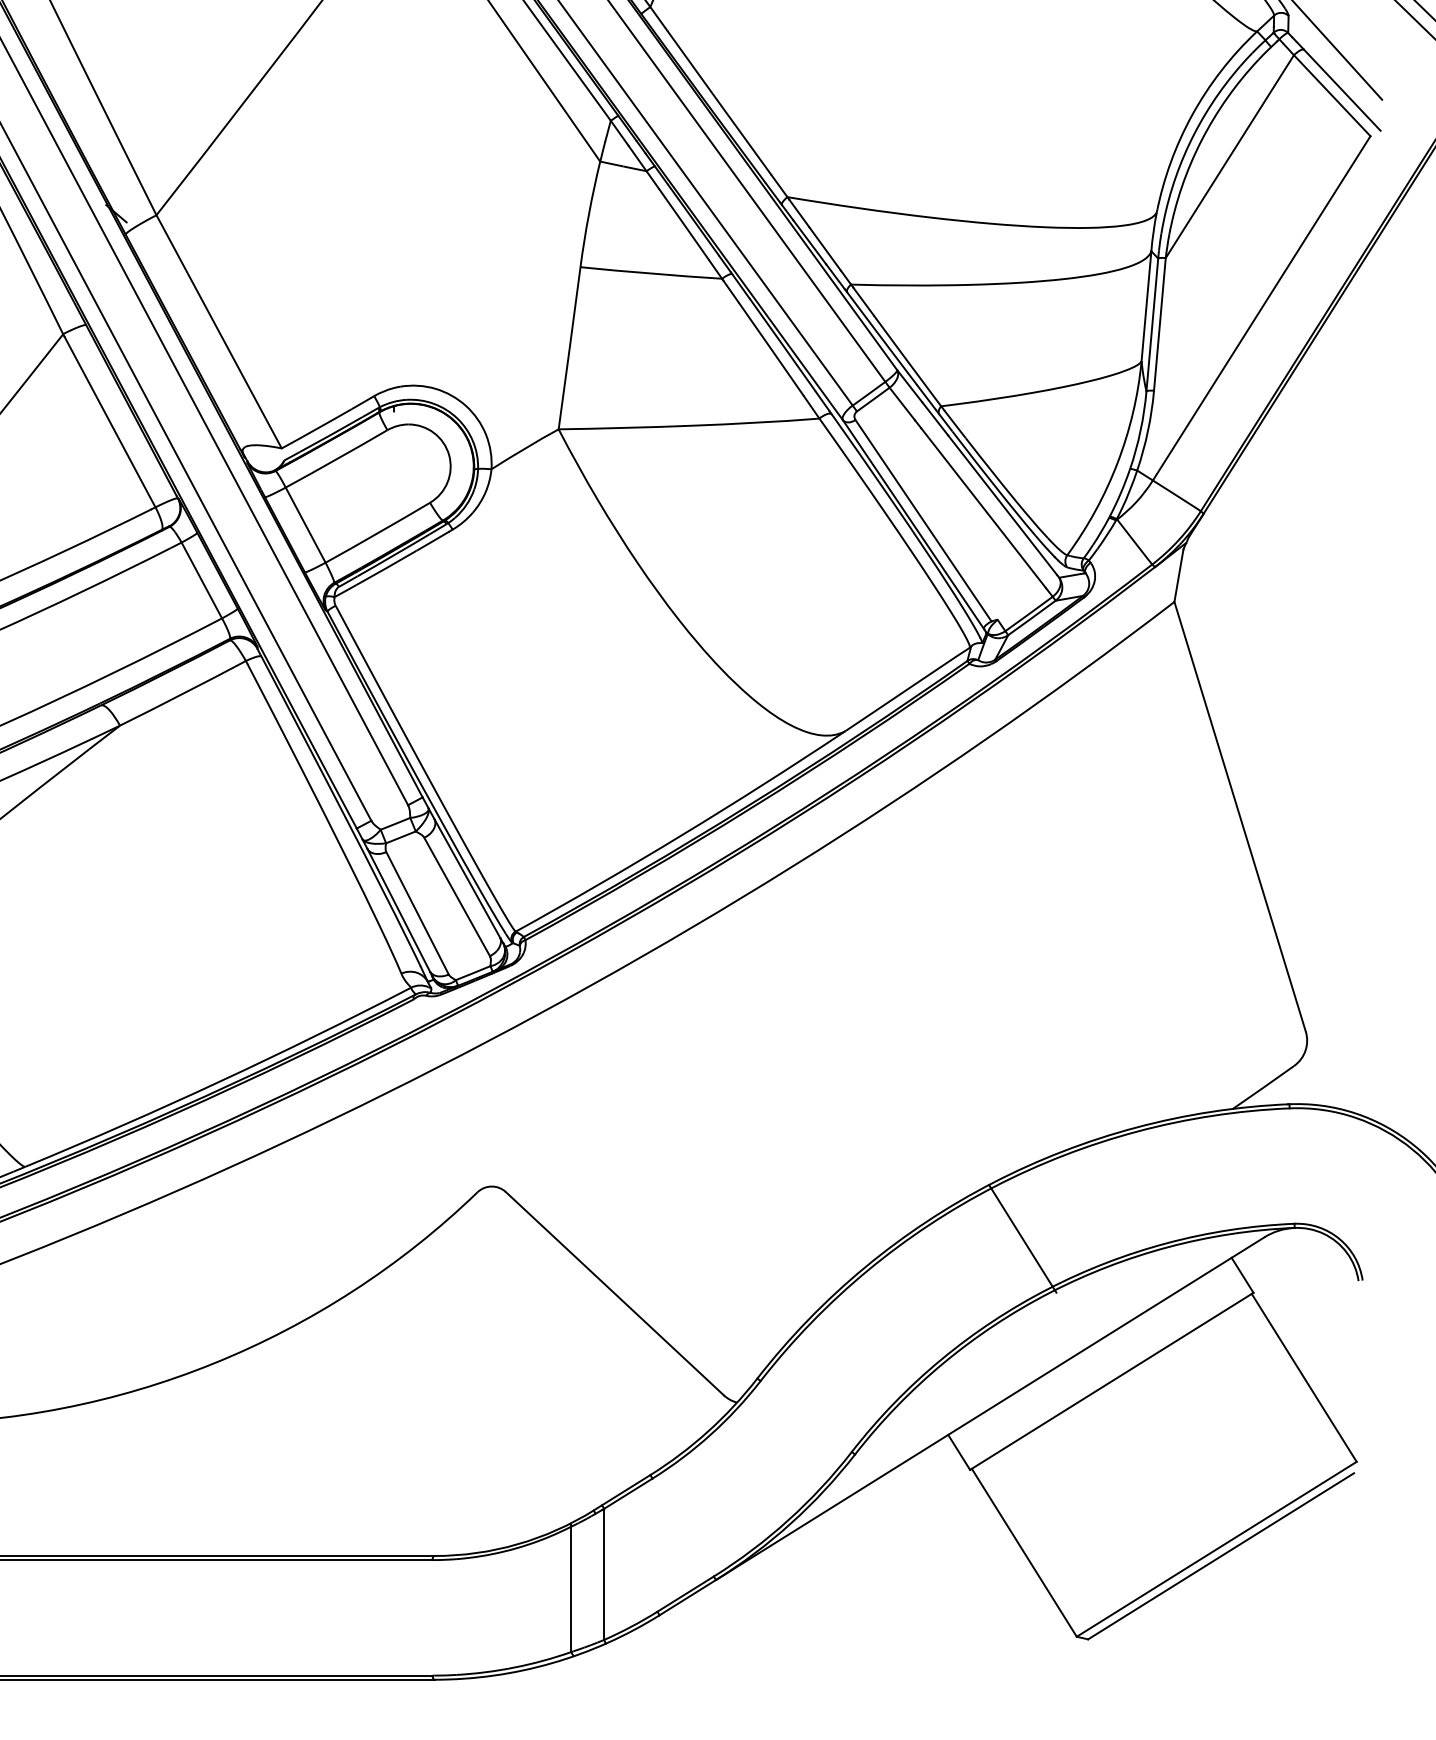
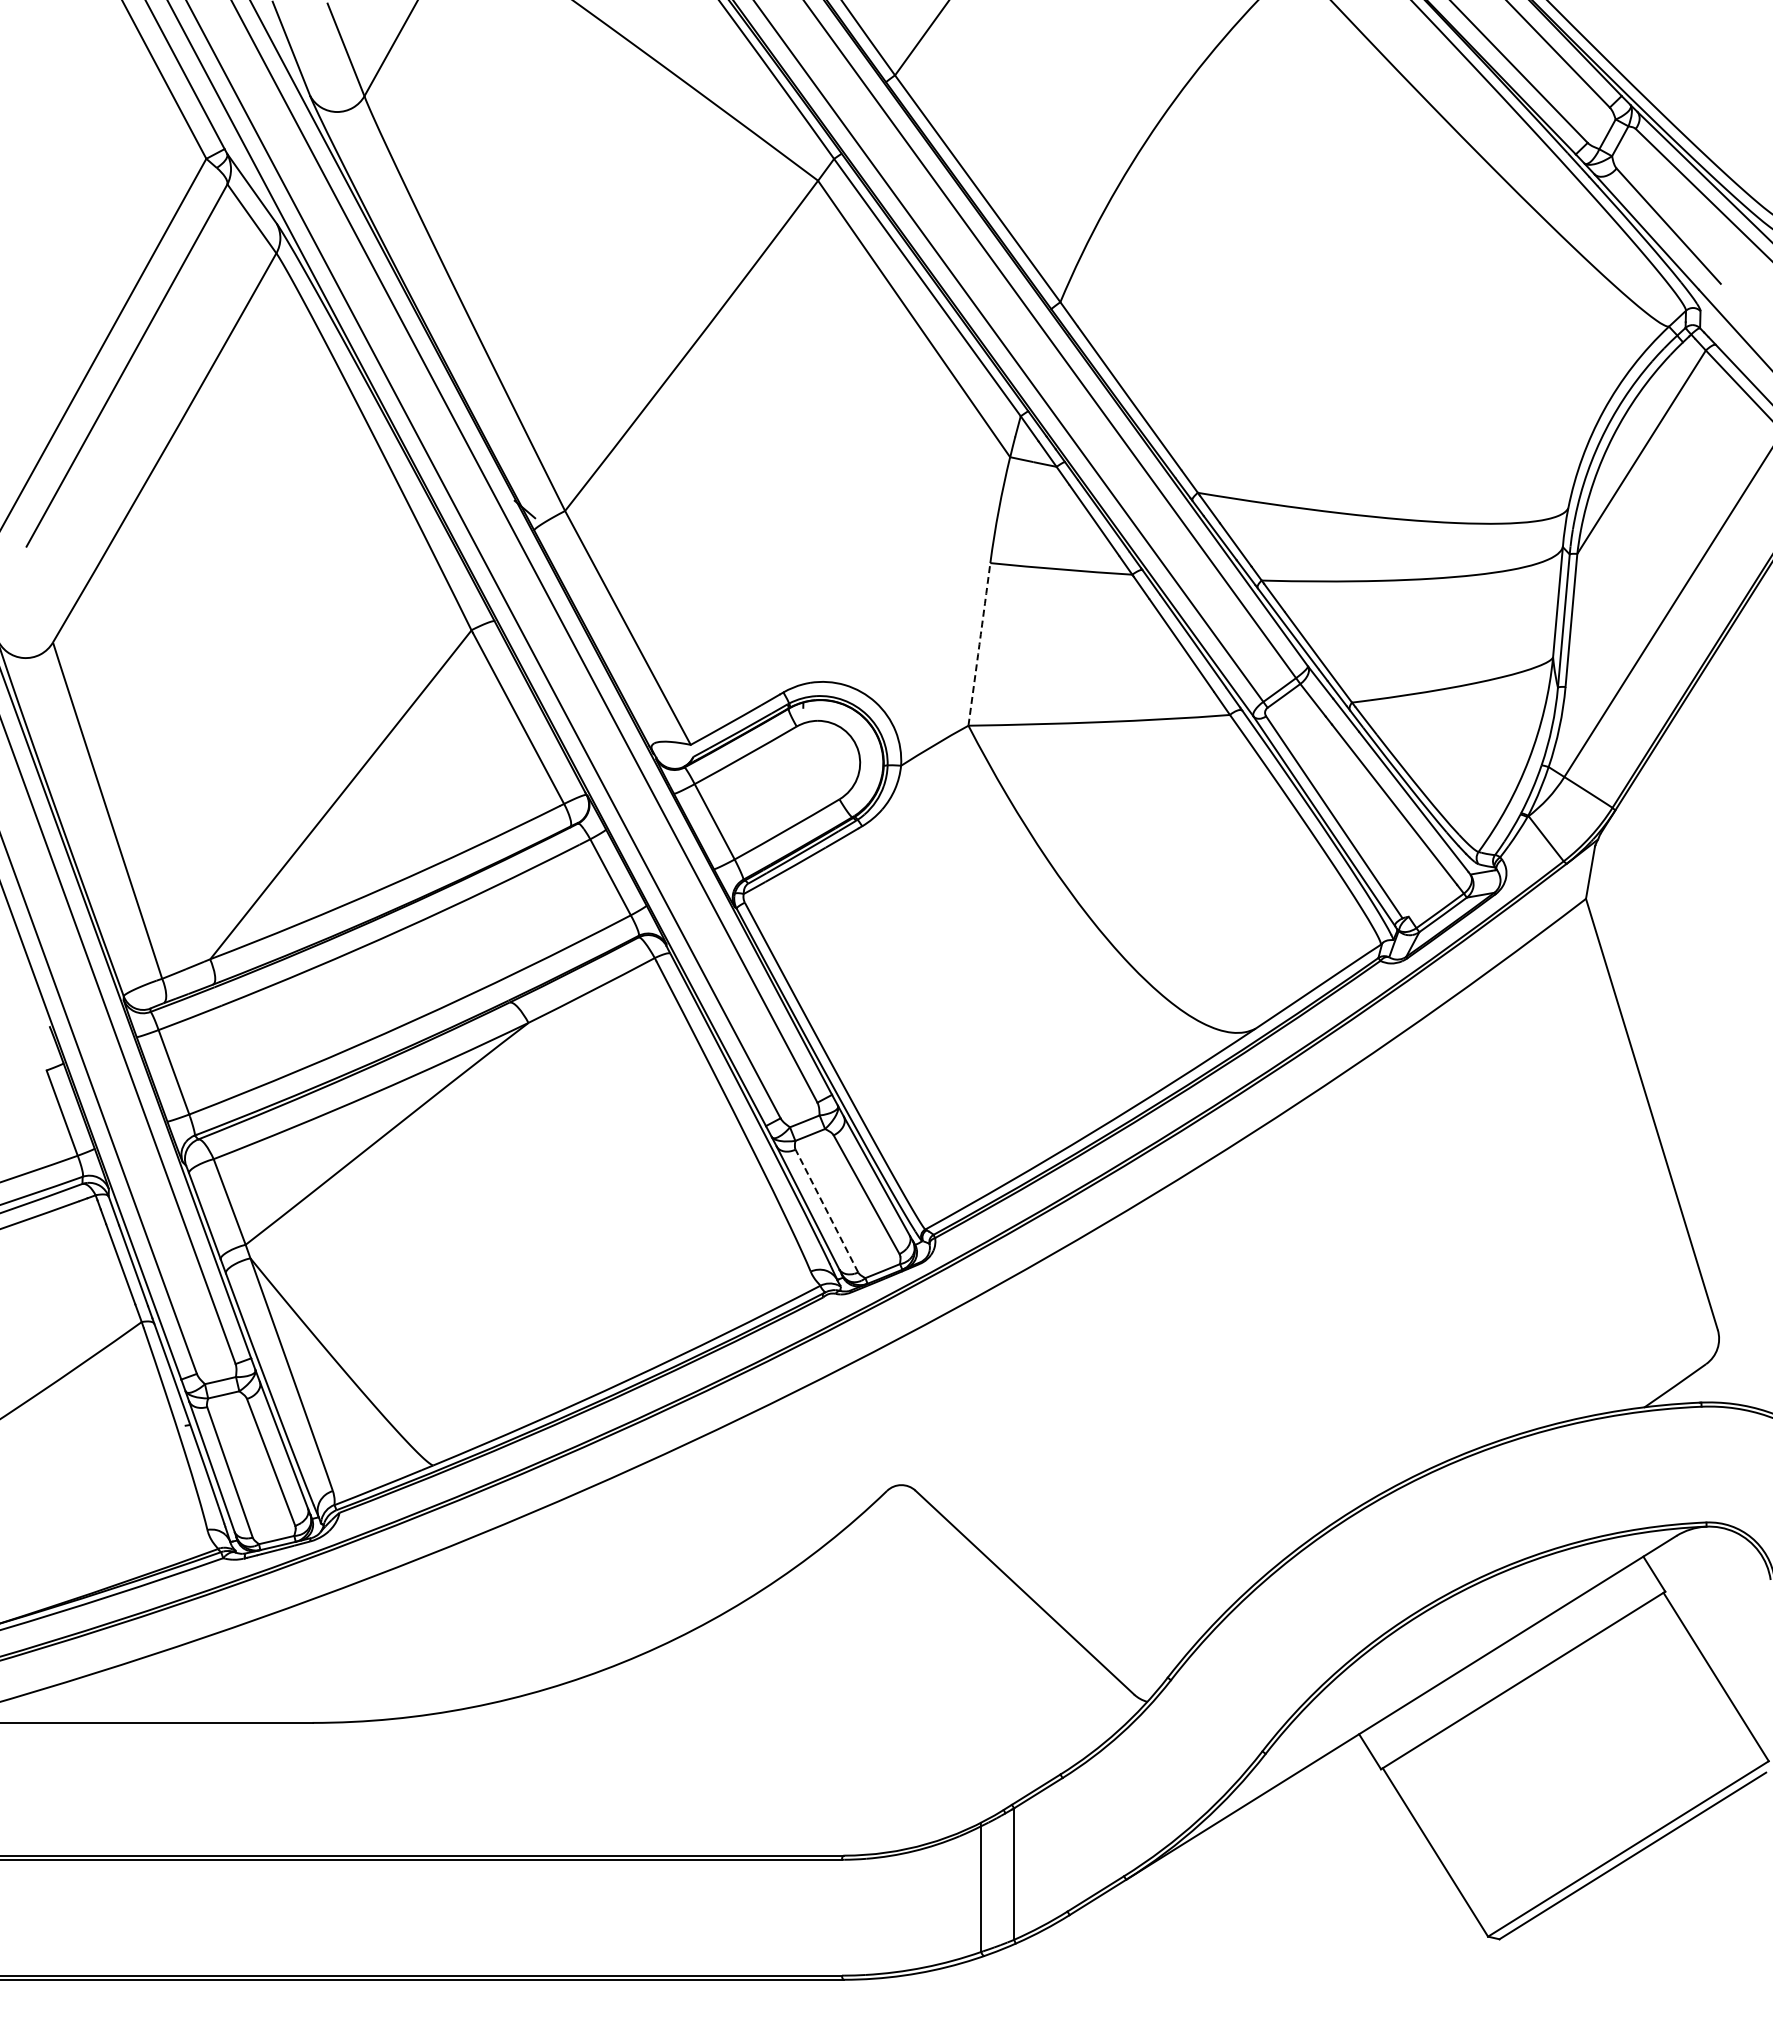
arc: (569, 348) -> (979, 644), solid -> dashed
line: (417, 913) -> (826, 1211), solid -> dashed
line: (1022, 1238) -> (1433, 1537), removed

